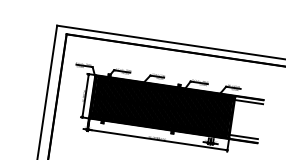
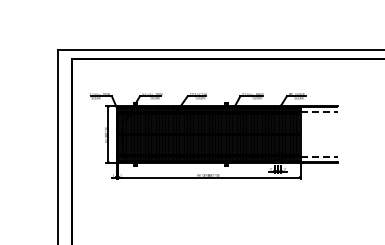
line: (249, 102) -> (319, 111), solid -> dashed
line: (243, 137) -> (319, 157), solid -> dashed

